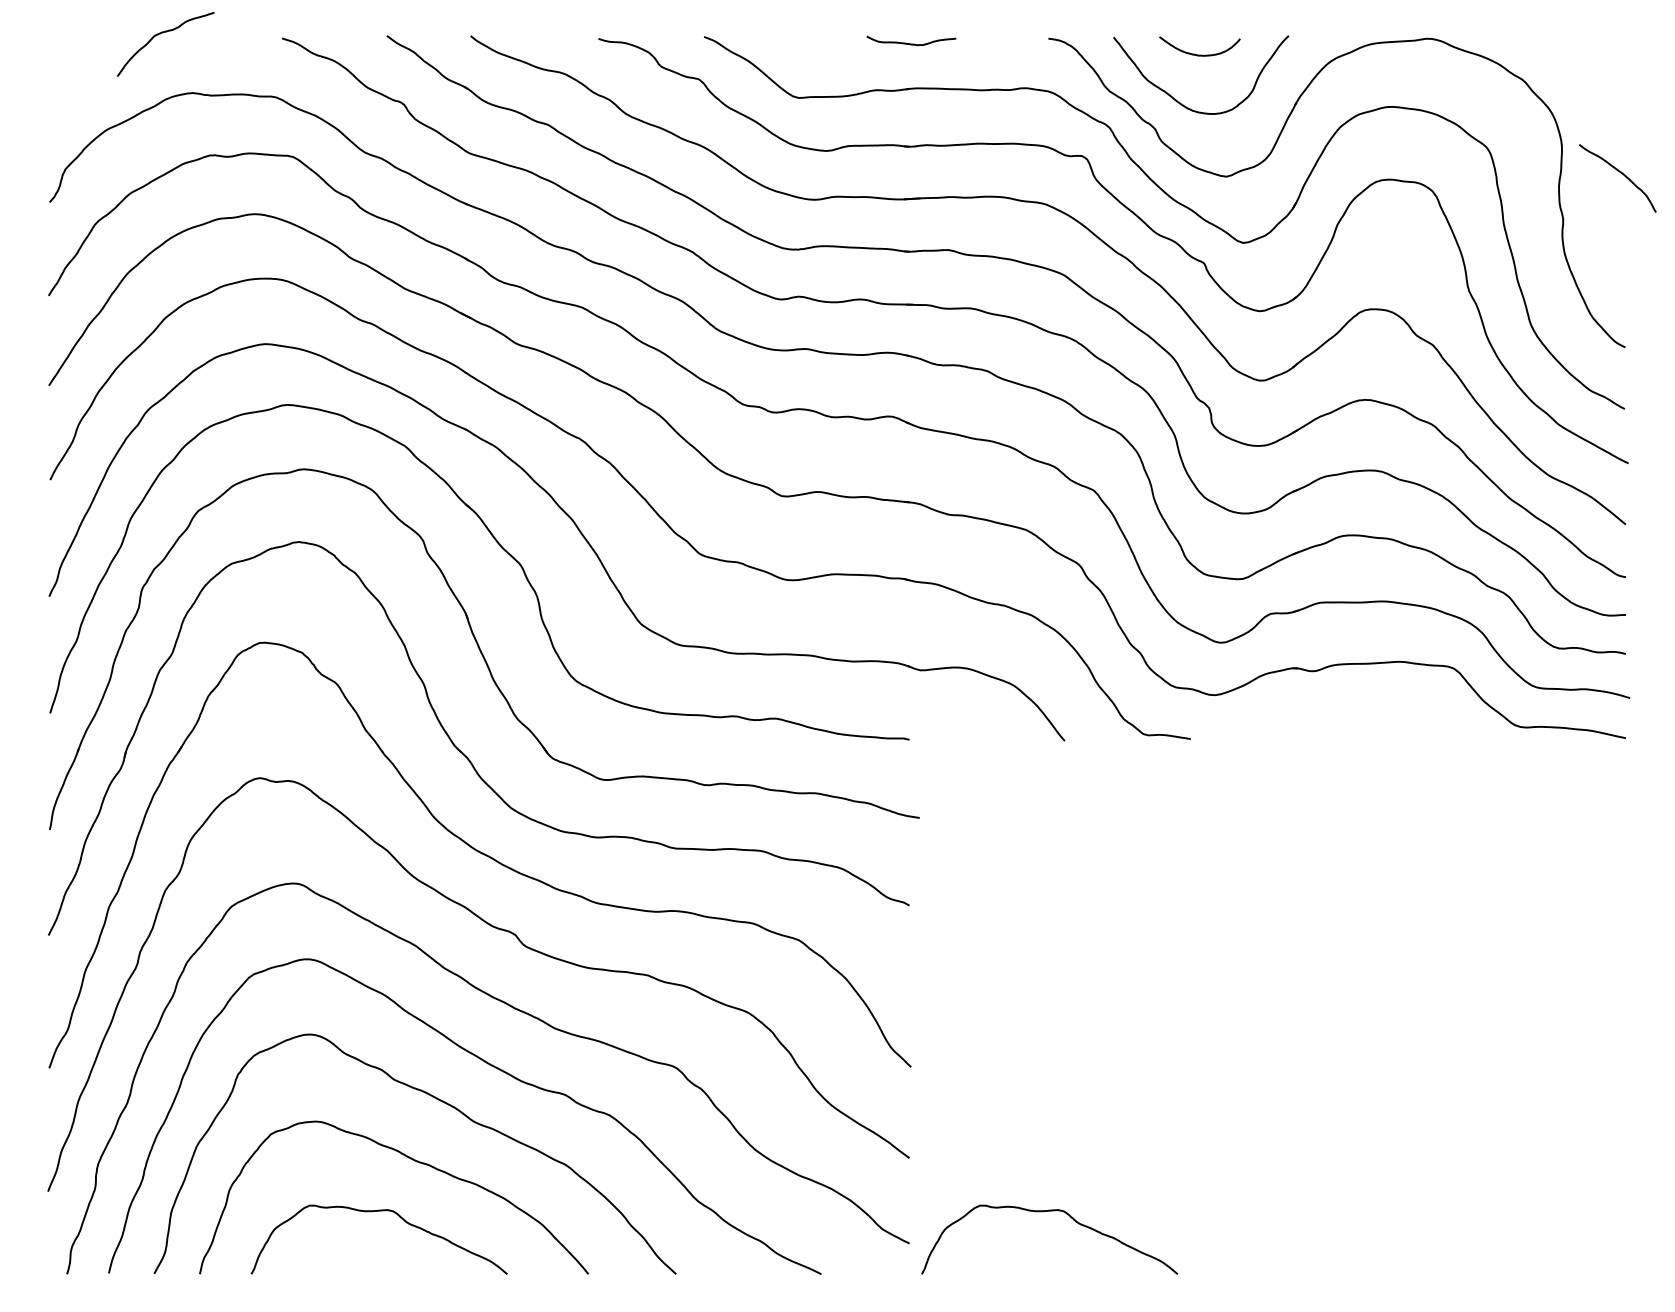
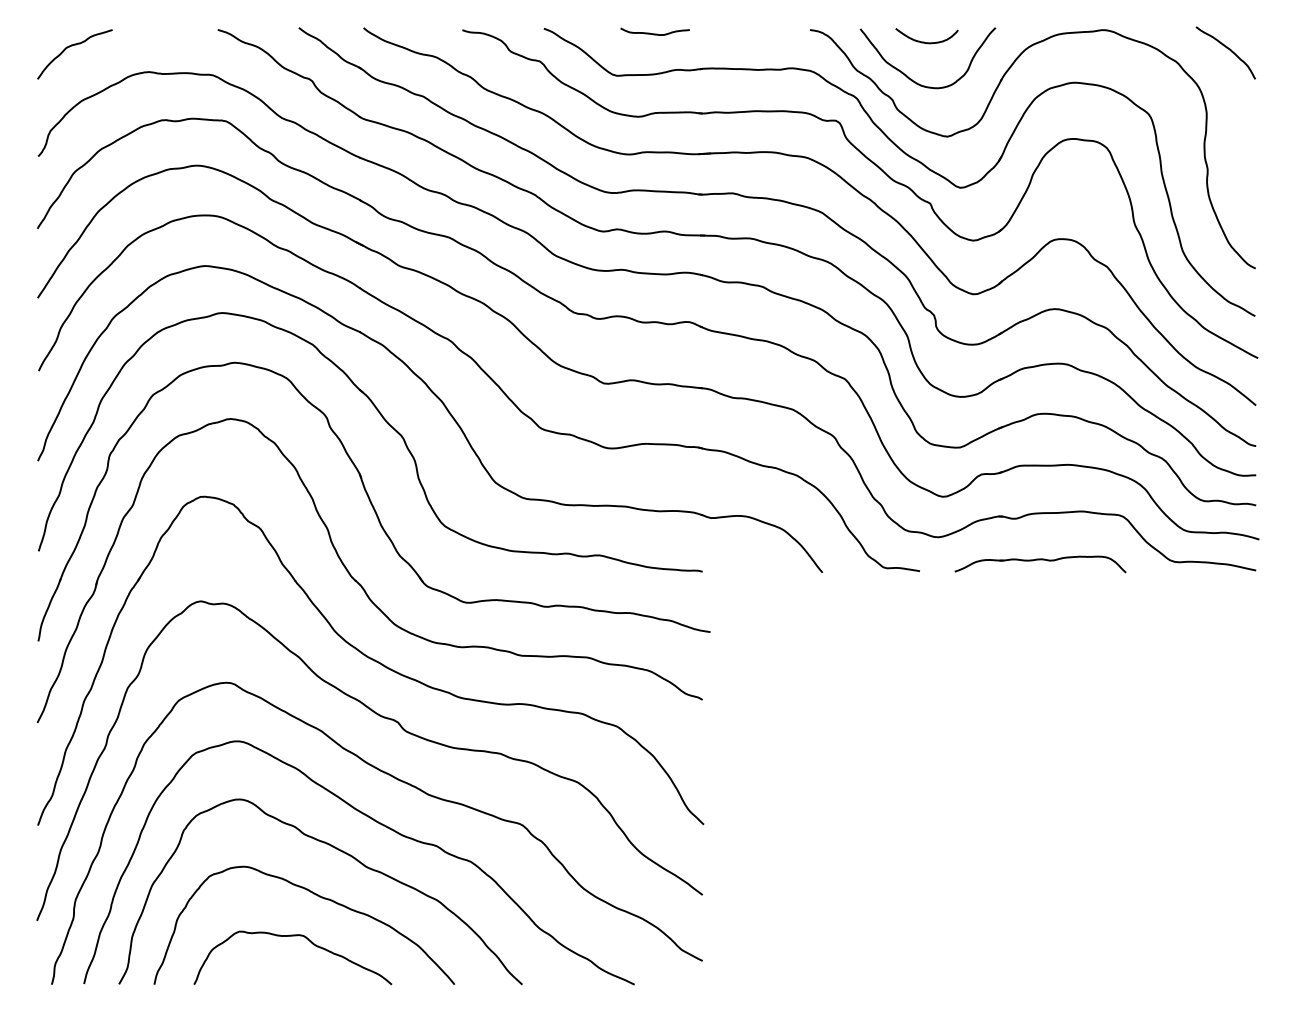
curve: (162, 34) -> (72, 46), moved
curve: (910, 43) -> (654, 33), moved
curve: (1618, 172) -> (1226, 48), moved
part: (1346, 730) -> (1040, 564), added
curve: (1049, 1211) -> (810, 936), removed

